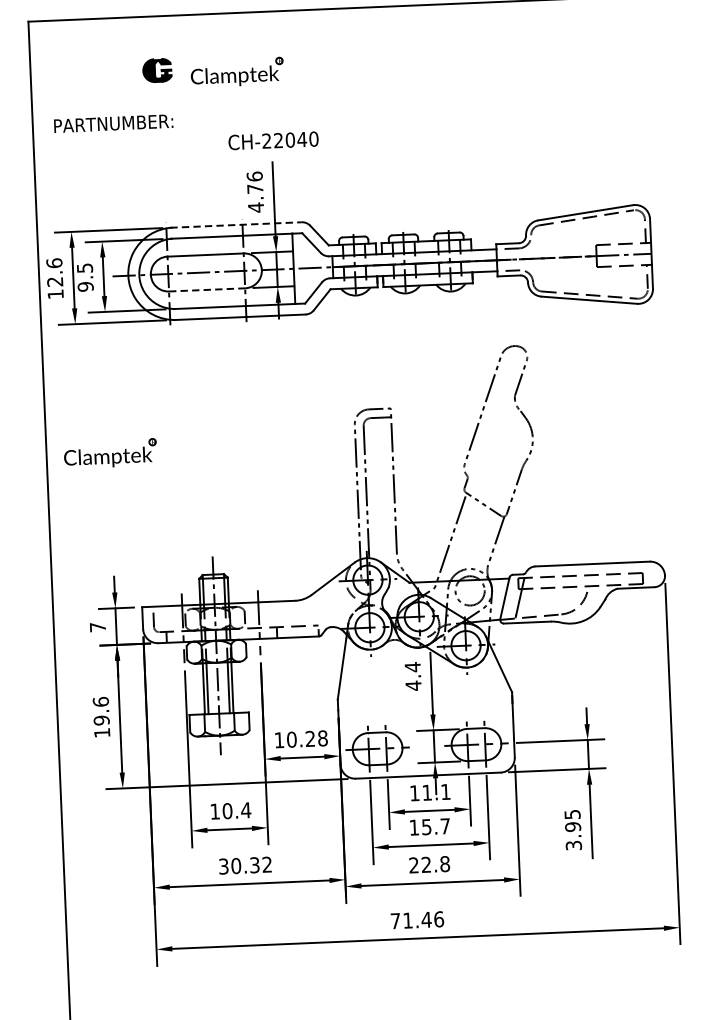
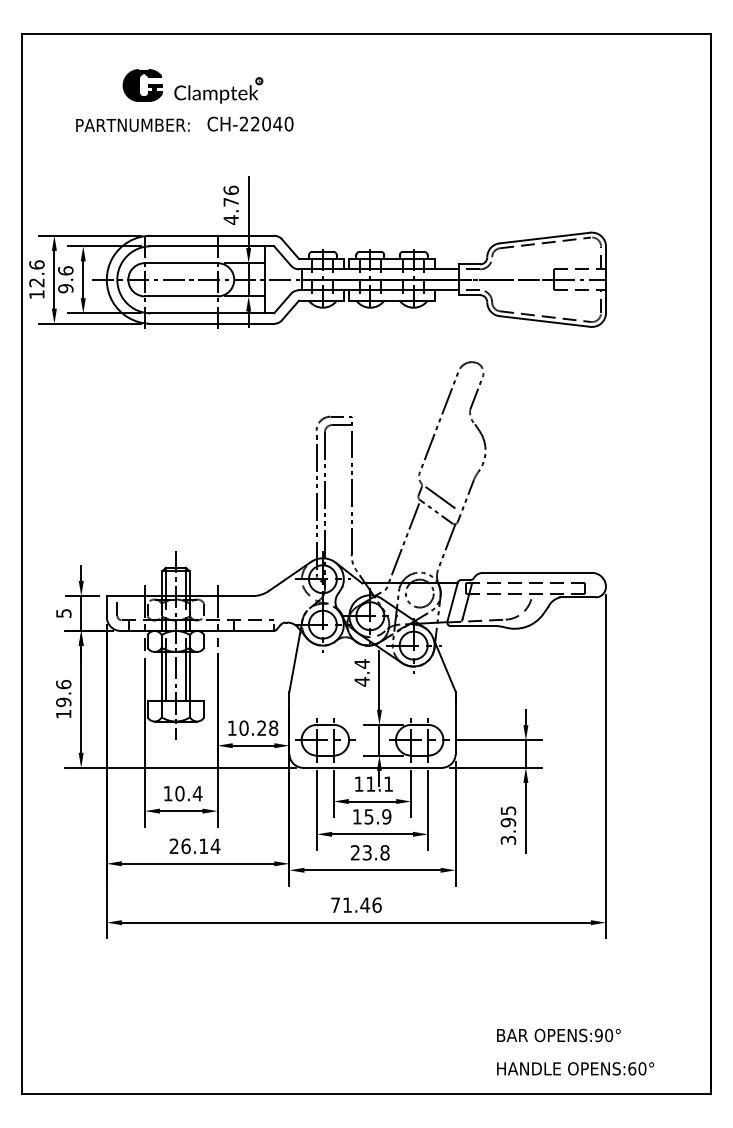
part: (157, 70) -> (142, 85), size x1.43
text: (113, 122) -> (132, 124), moved
text: (273, 140) -> (250, 123), moved
line: (236, 224) -> (211, 235), dashed -> solid
text: (84, 267) -> (65, 270), 9.5 -> 9.6
line: (207, 289) -> (181, 296), dashed -> solid
part: (110, 453) -> (82, 448), removed
line: (487, 489) -> (440, 497), added
text: (97, 627) -> (63, 613), 7 -> 5
text: (445, 825) -> (386, 816), 15.7 -> 15.9
text: (425, 864) -> (366, 852), 22.8 -> 23.8
text: (245, 865) -> (194, 846), 30.32 -> 26.14

